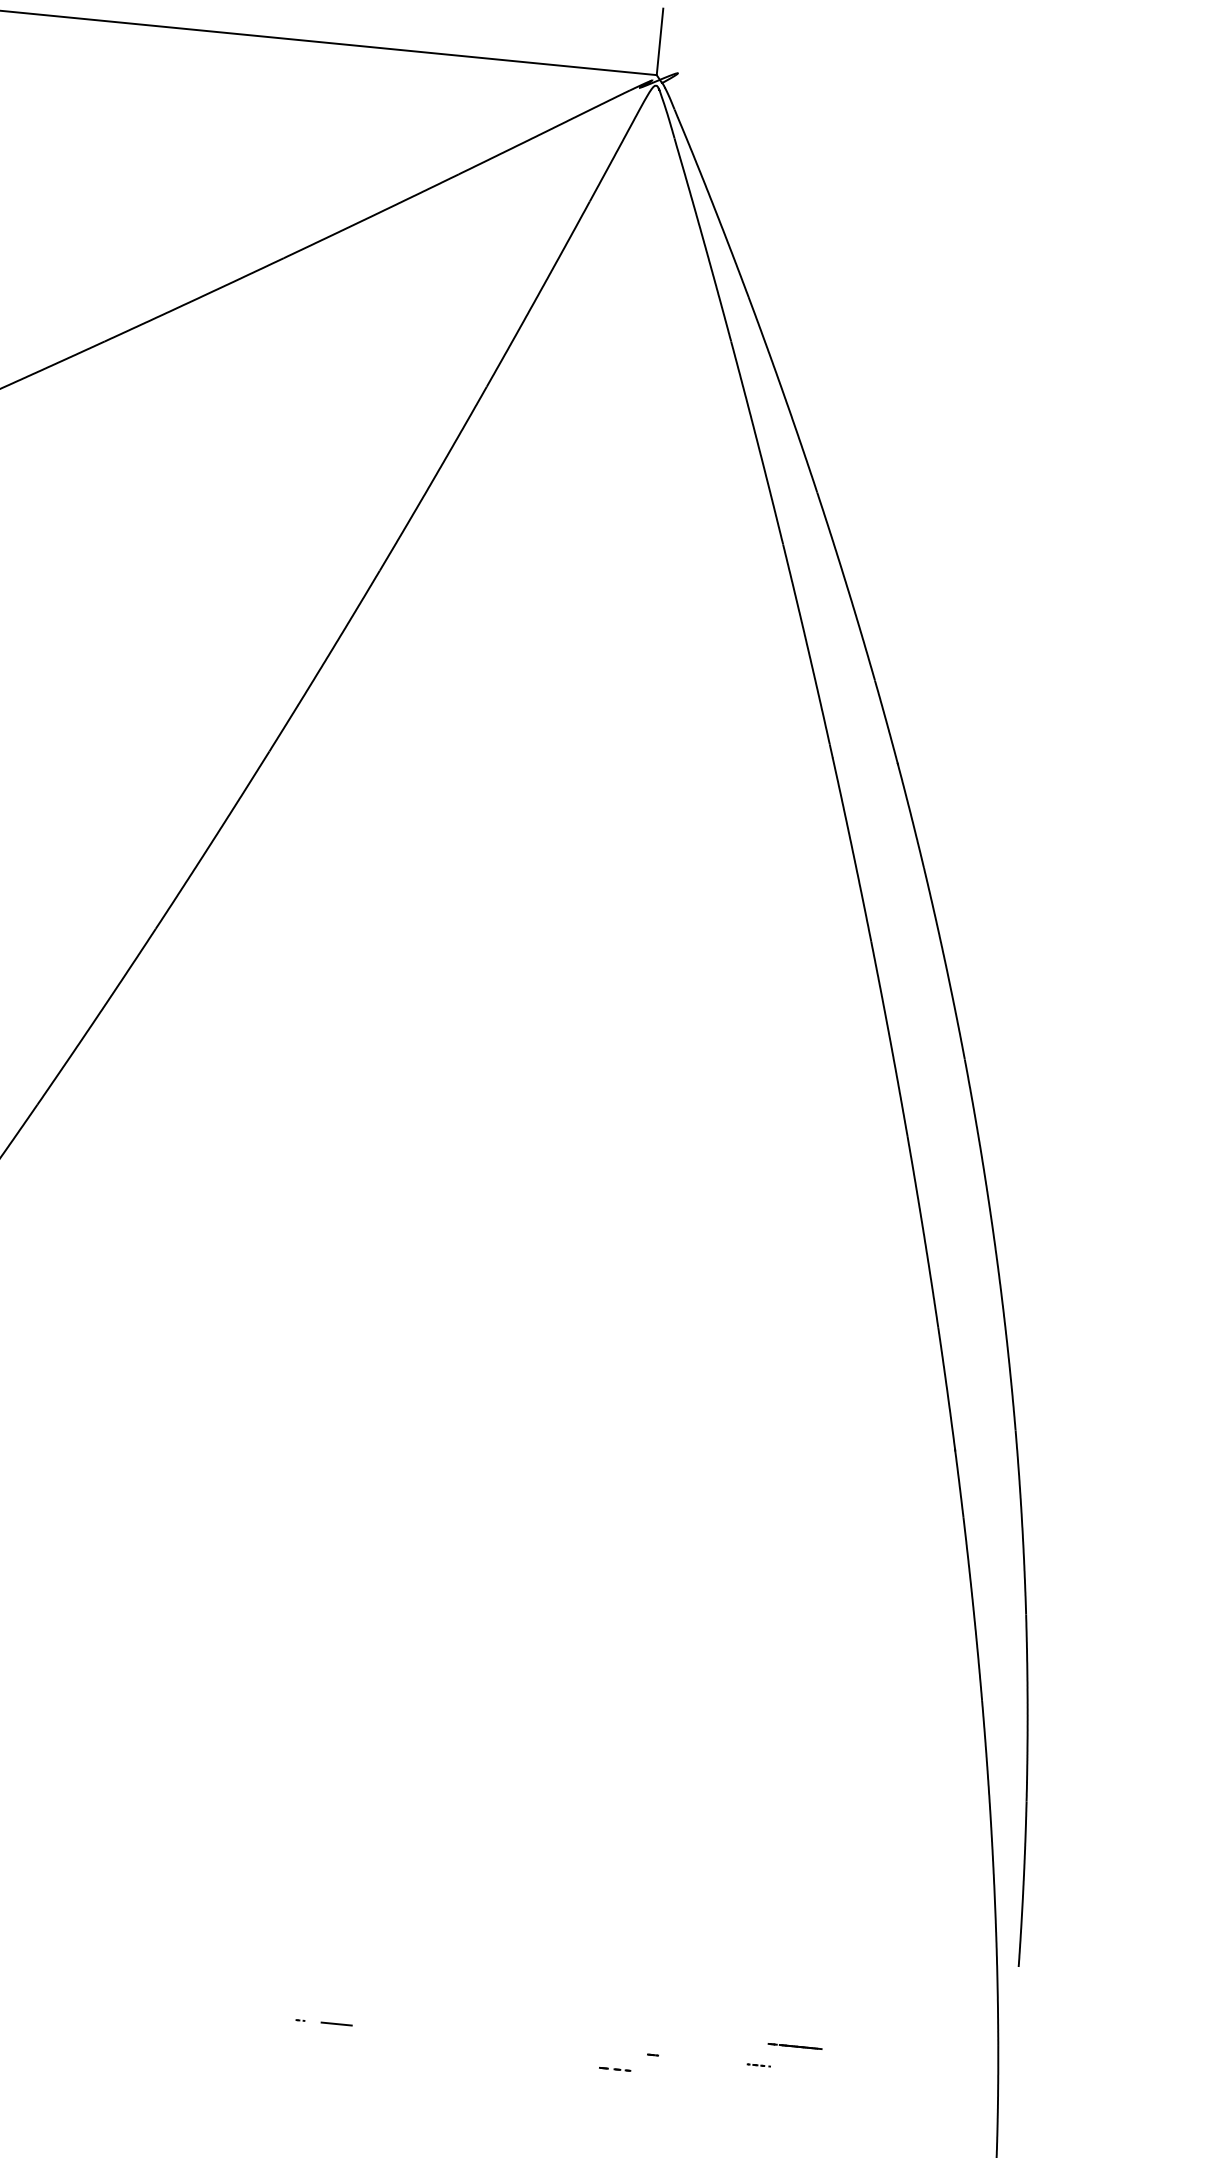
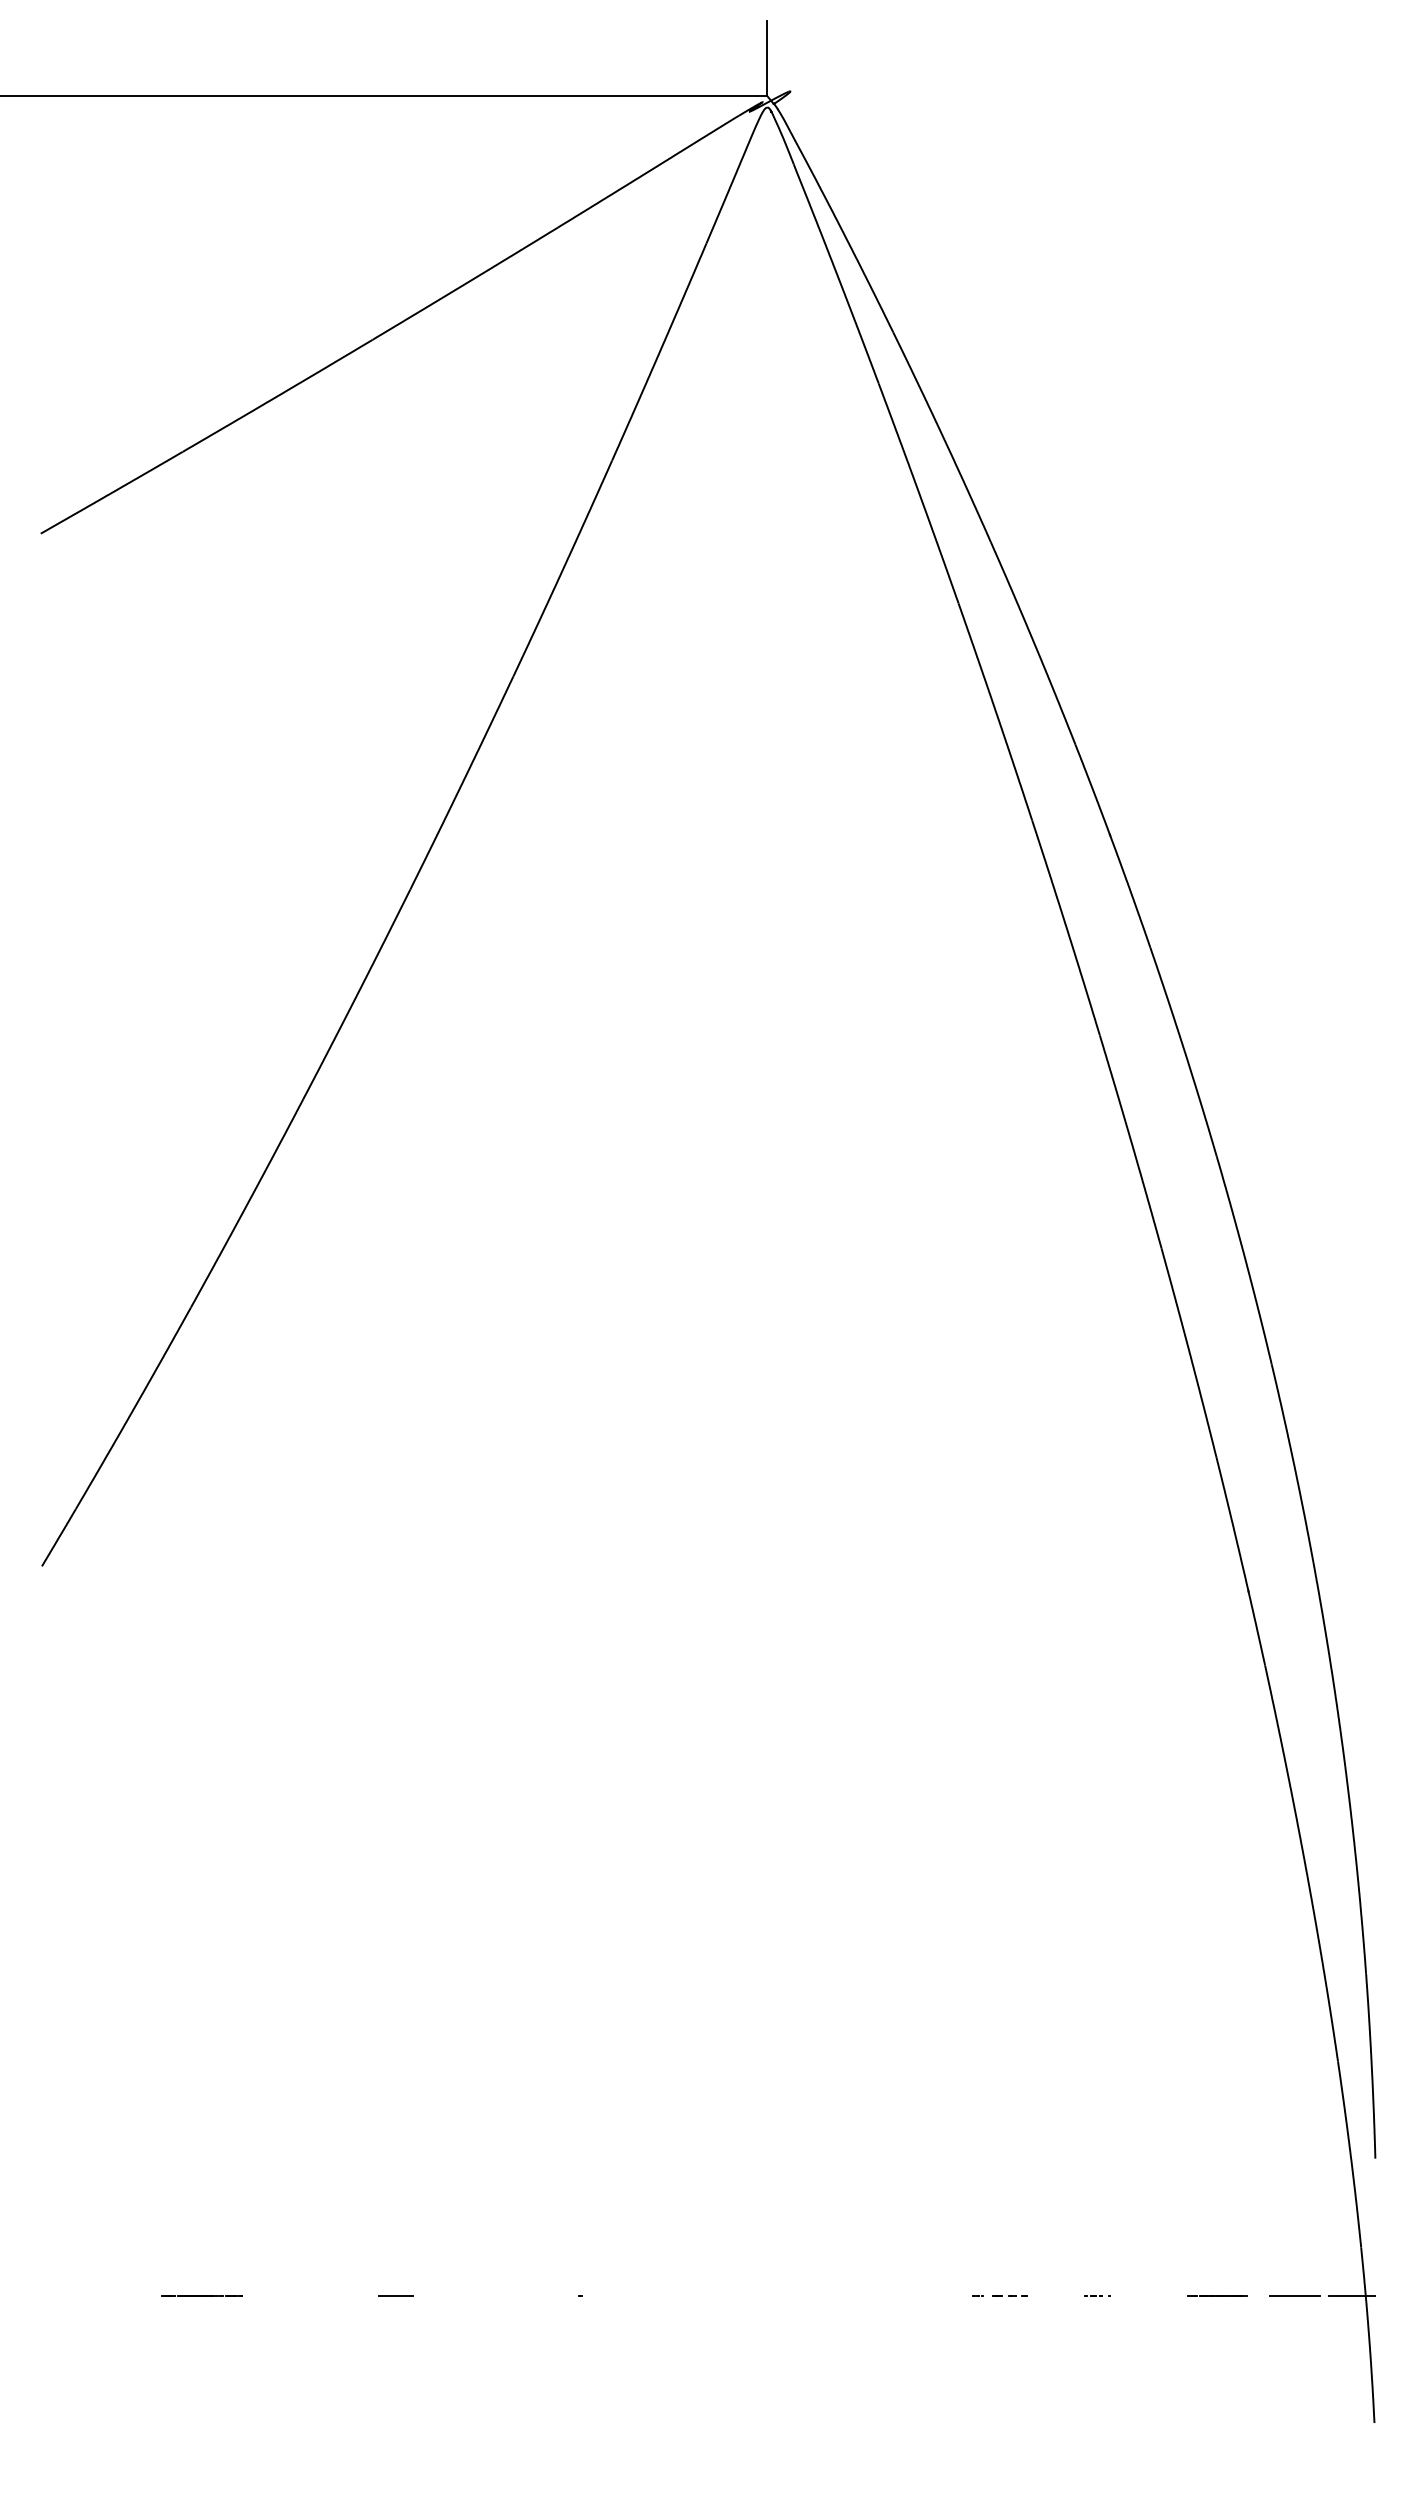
line: (336, 2023) -> (395, 2295), moved
line: (795, 2045) -> (1217, 2295), moved
line: (614, 2068) -> (1009, 2295), moved
line: (934, 2082) -> (1294, 2296), added
line: (985, 2087) -> (1351, 2296), added

